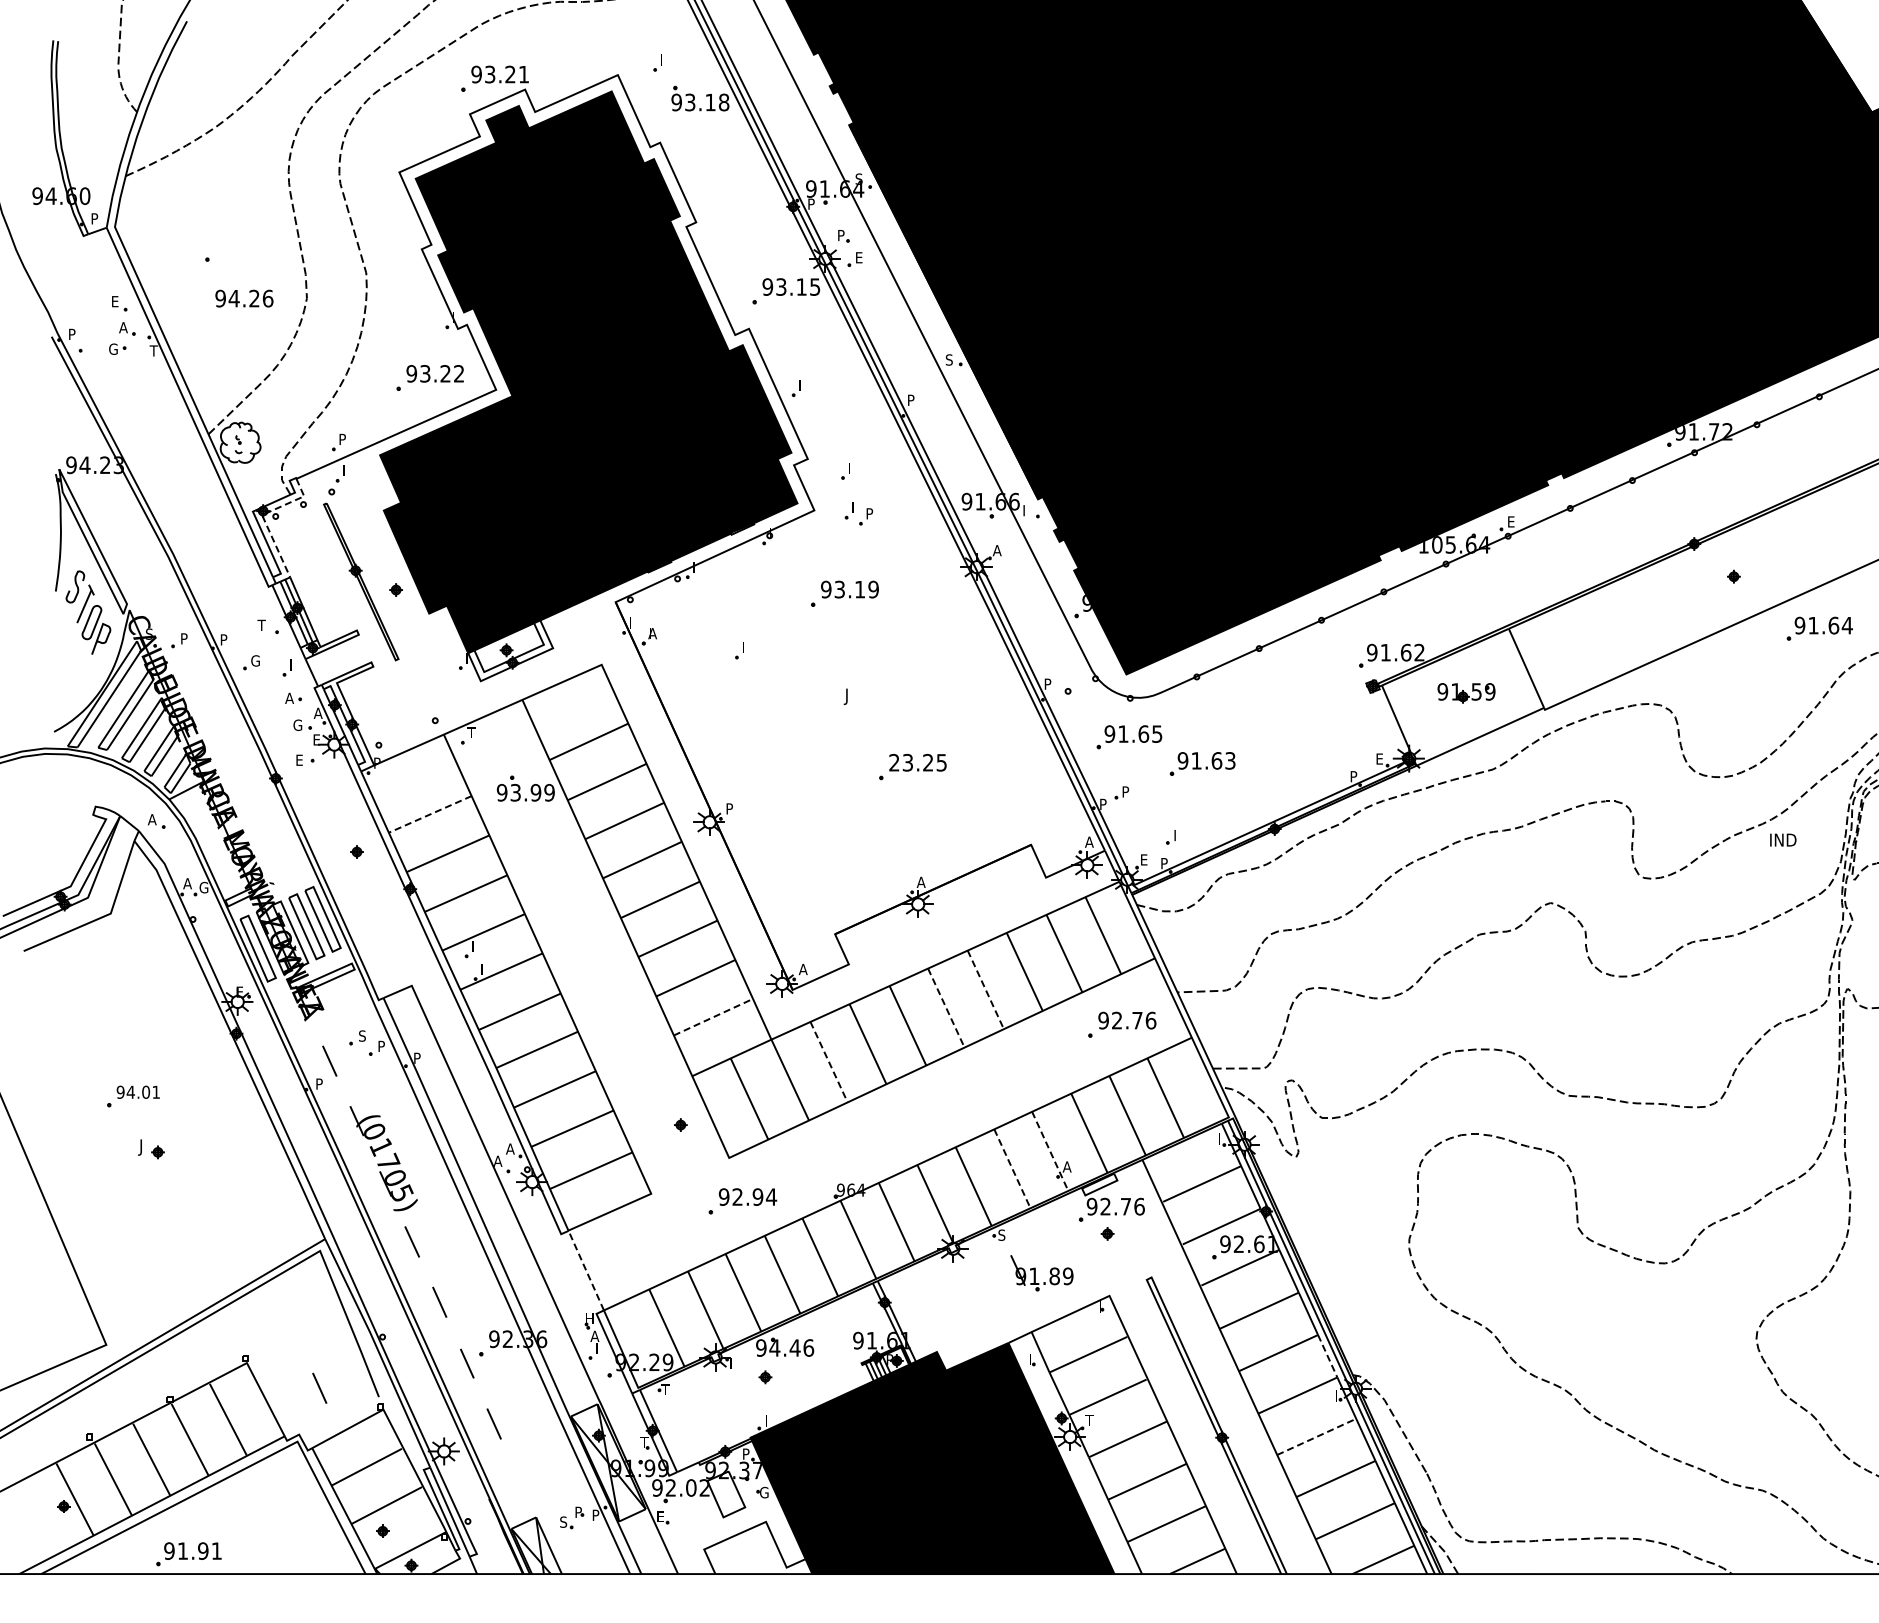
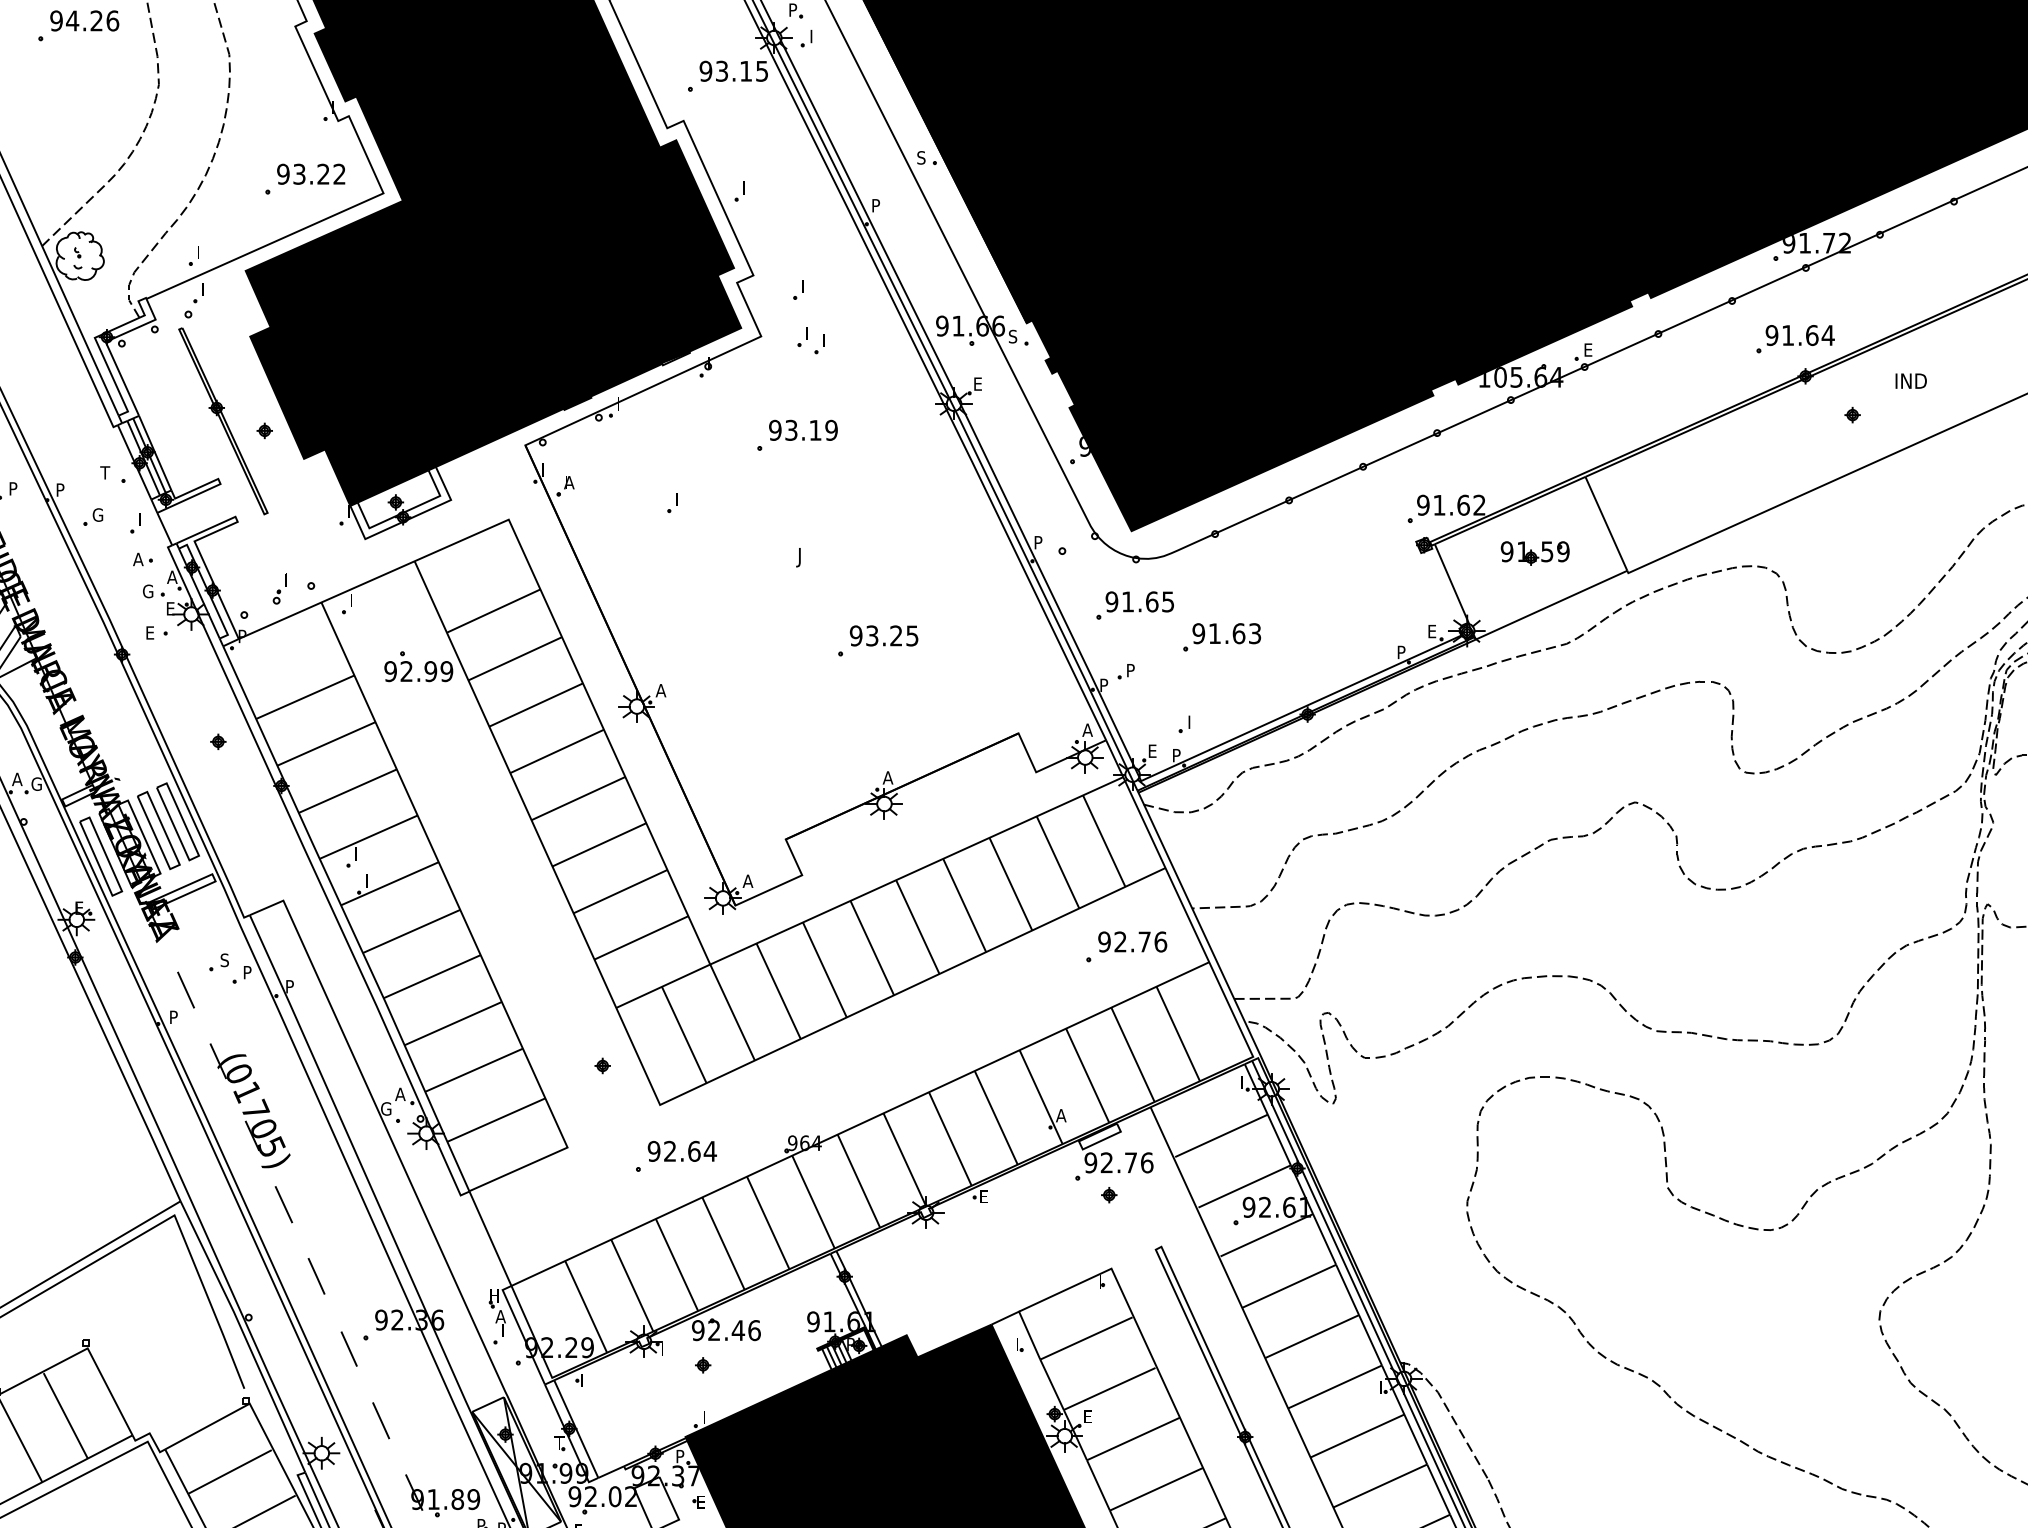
text: (859, 257) -> (814, 36), E -> I
text: (244, 298) -> (84, 20), moved
text: (342, 438) -> (201, 251), P -> I
text: (1026, 510) -> (1012, 336), I -> S
text: (869, 513) -> (826, 340), P -> I
line: (262, 515) -> (106, 342), dashed -> solid
text: (996, 550) -> (977, 383), A -> E
part: (1819, 628) -> (1795, 338), moved
part: (408, 723) -> (279, 589), added
text: (471, 732) -> (354, 599), T -> I
text: (894, 762) -> (856, 635), 23.25 -> 93.25
text: (515, 792) -> (406, 671), 93.99 -> 92.99
text: (729, 808) -> (660, 690), P -> A
line: (429, 814) -> (304, 697), dashed -> solid
text: (1783, 839) -> (1911, 380), moved
line: (986, 990) -> (965, 906), dashed -> solid
line: (946, 1008) -> (918, 927), dashed -> solid
line: (713, 1017) -> (641, 938), dashed -> solid
line: (829, 1062) -> (779, 991), dashed -> solid
line: (1050, 1151) -> (1041, 1097), dashed -> solid
text: (498, 1161) -> (386, 1109), A -> G
line: (1012, 1169) -> (996, 1118), dashed -> solid
text: (757, 1196) -> (693, 1150), 92.94 -> 92.64
text: (1001, 1234) -> (983, 1195), S -> E
line: (586, 1270) -> (490, 1238), dashed -> solid
part: (1041, 1273) -> (442, 1496), moved
text: (774, 1347) -> (713, 1329), 94.46 -> 92.46
line: (1327, 1356) -> (1370, 1340), dashed -> solid
line: (319, 1387) -> (173, 1377), removed
text: (665, 1389) -> (584, 1379), T -> I
text: (1089, 1420) -> (1087, 1416), T -> E
line: (1317, 1436) -> (1358, 1435), dashed -> solid
text: (764, 1492) -> (702, 1502), G -> E

